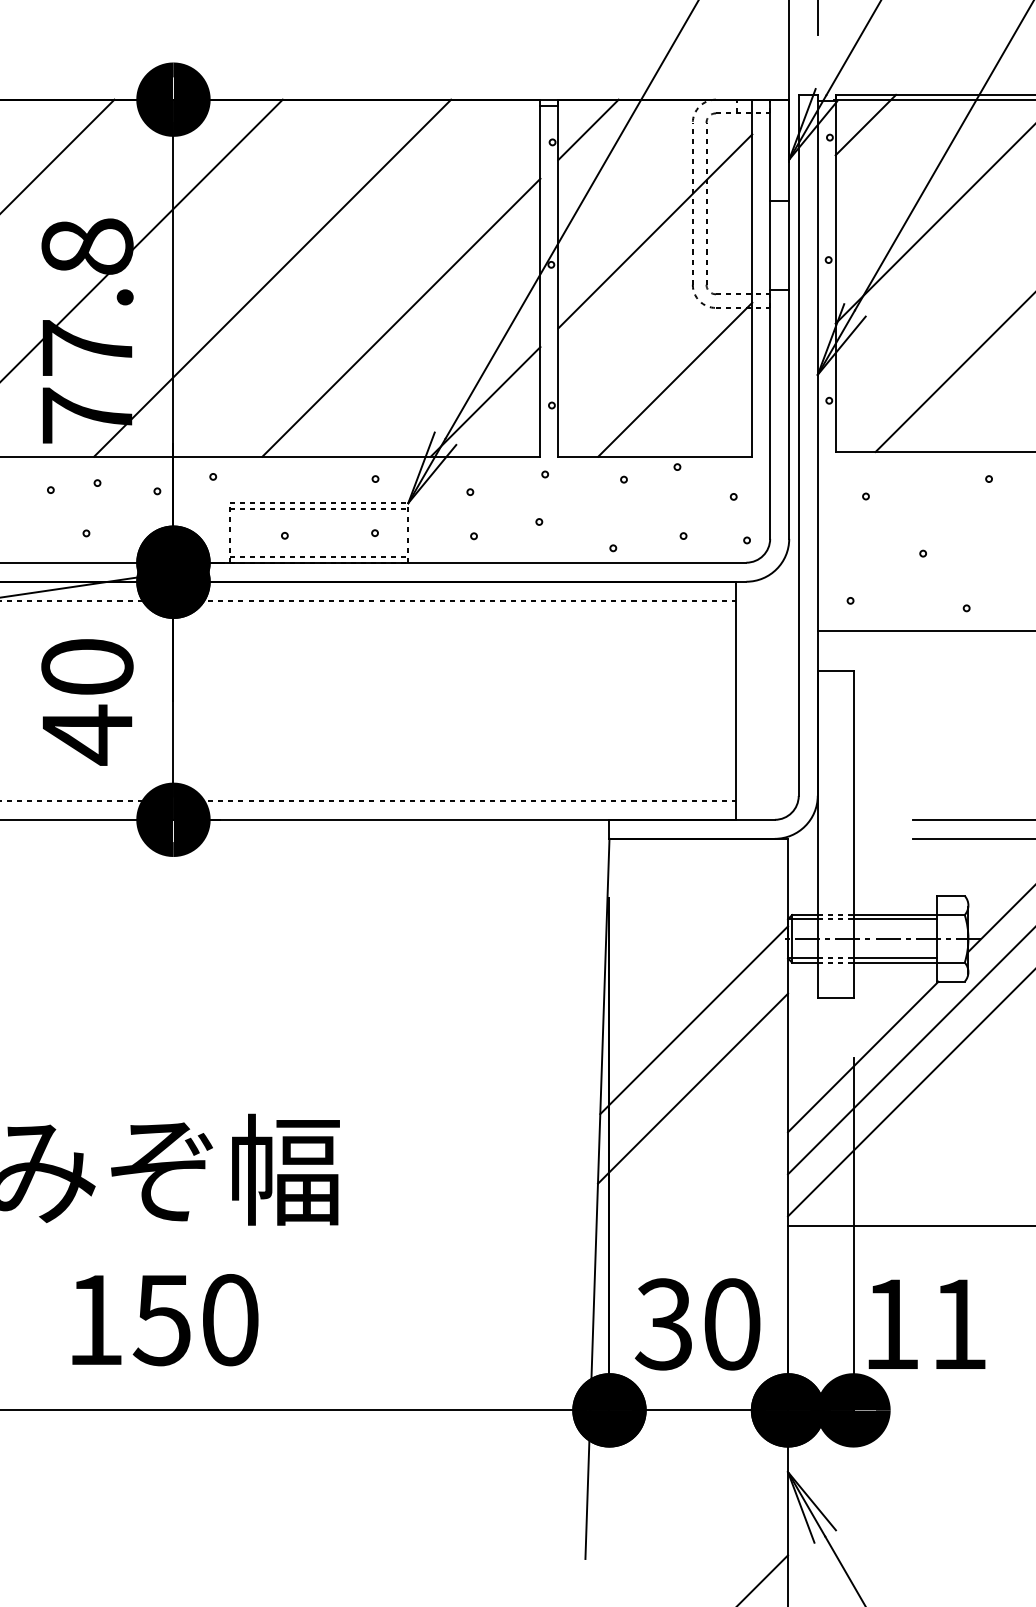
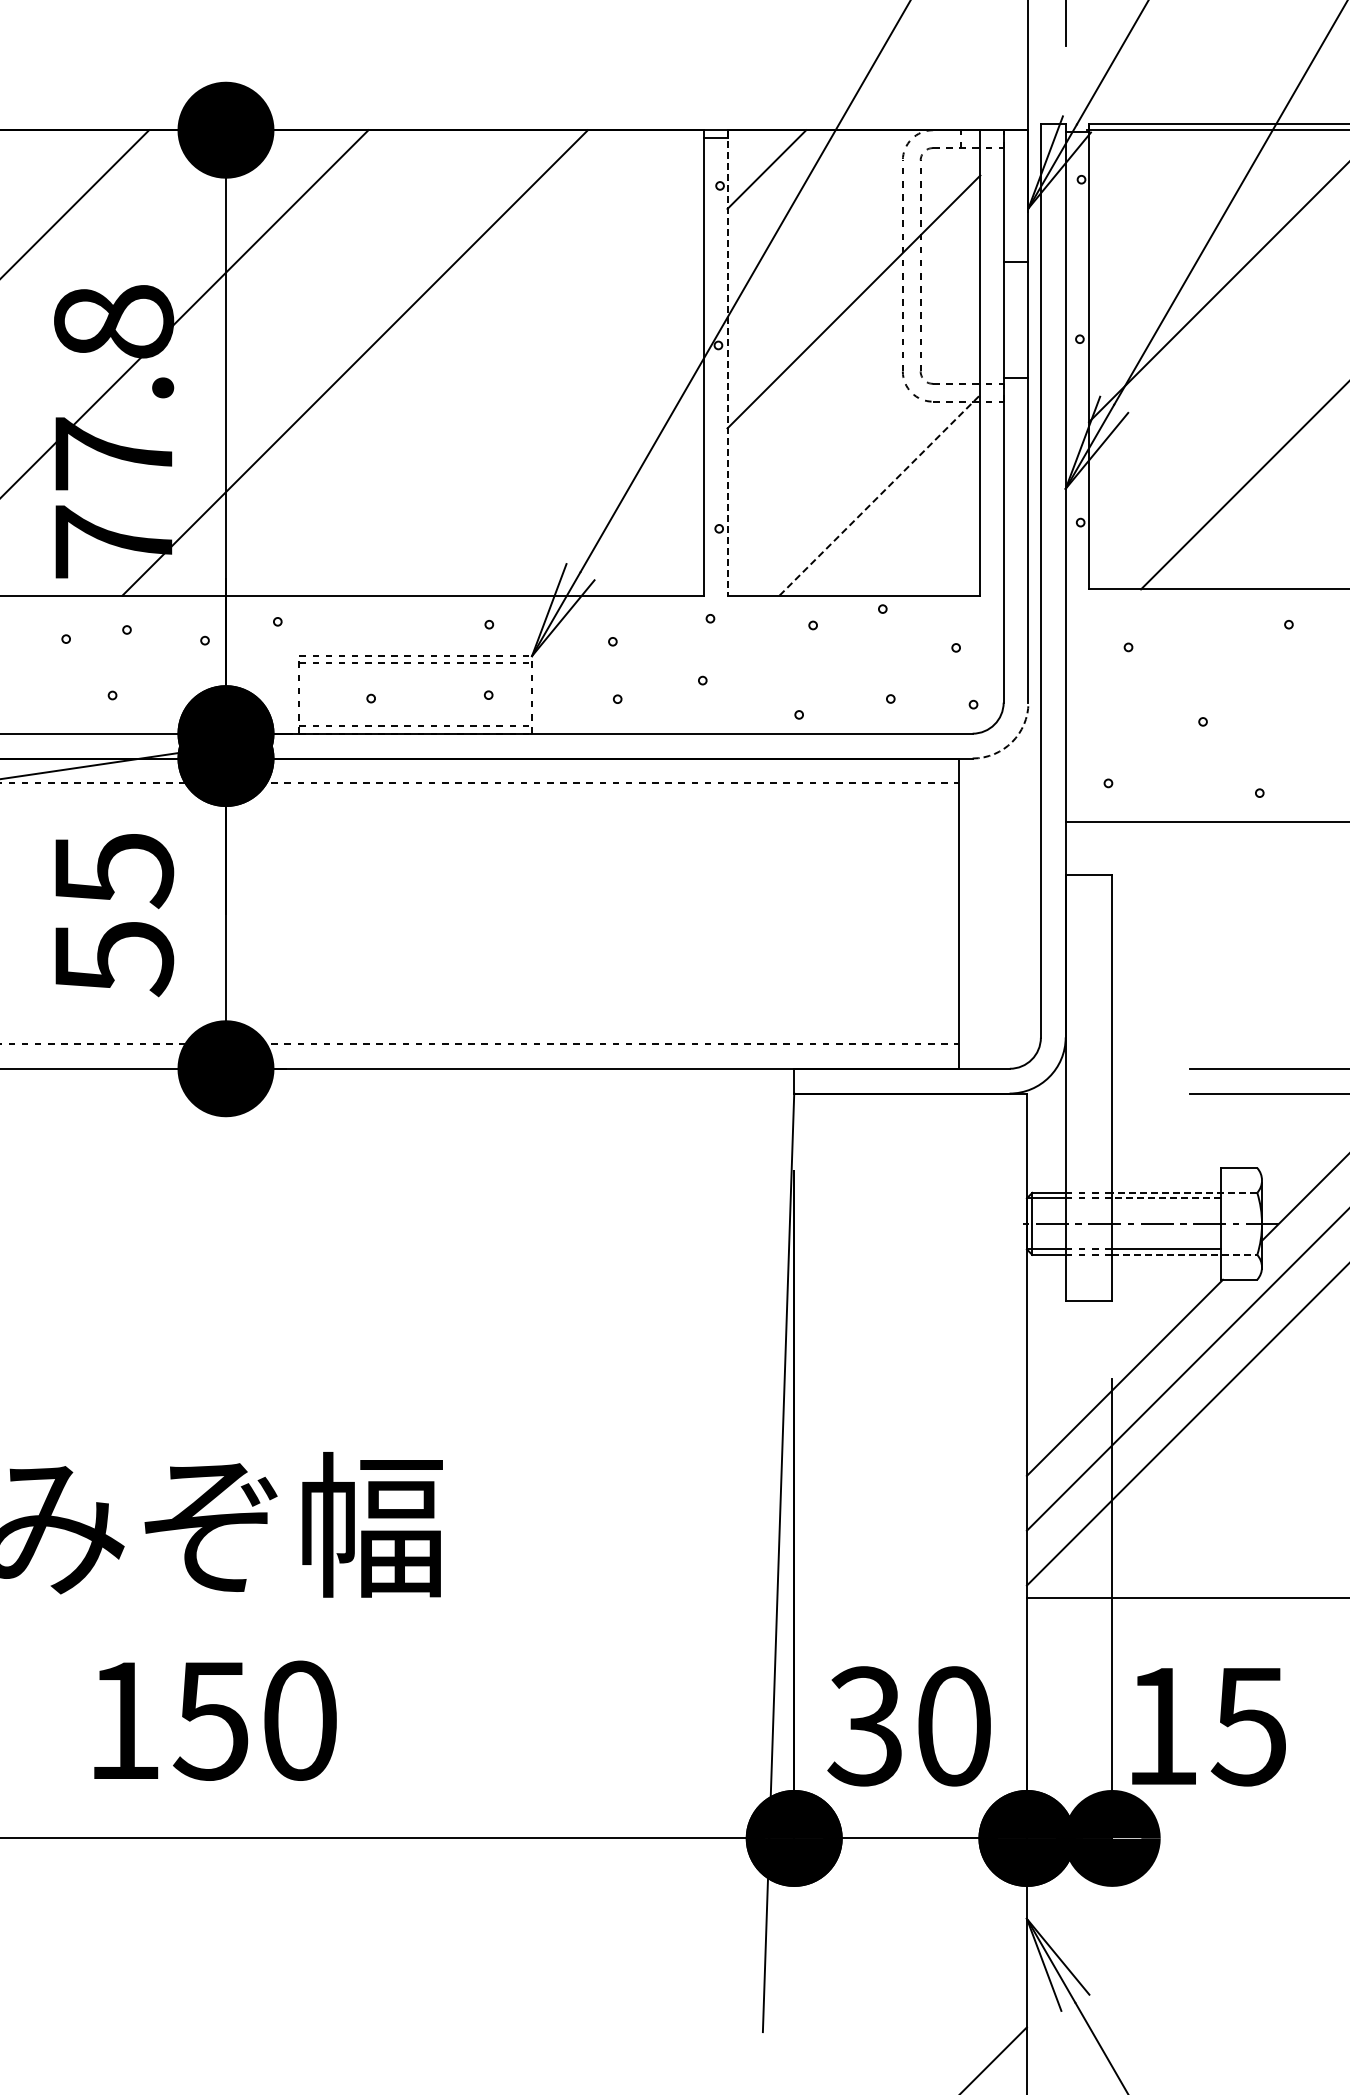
line: (865, 125) -> (1127, 163), removed
line: (558, 277) -> (727, 362), solid -> dashed
line: (400, 317) -> (522, 414), removed
line: (674, 379) -> (879, 495), solid -> dashed
line: (485, 401) -> (632, 523), removed
arc: (776, 569) -> (1012, 742), solid -> dashed
text: (87, 702) -> (113, 915), 40 -> 55
line: (908, 914) -> (1184, 1192), solid -> dashed
line: (895, 919) -> (1166, 1198), solid -> dashed
line: (908, 962) -> (1184, 1254), solid -> dashed
line: (694, 1019) -> (904, 1329), removed
line: (692, 1088) -> (902, 1419), removed
text: (957, 1325) -> (1247, 1727), 11 -> 15

